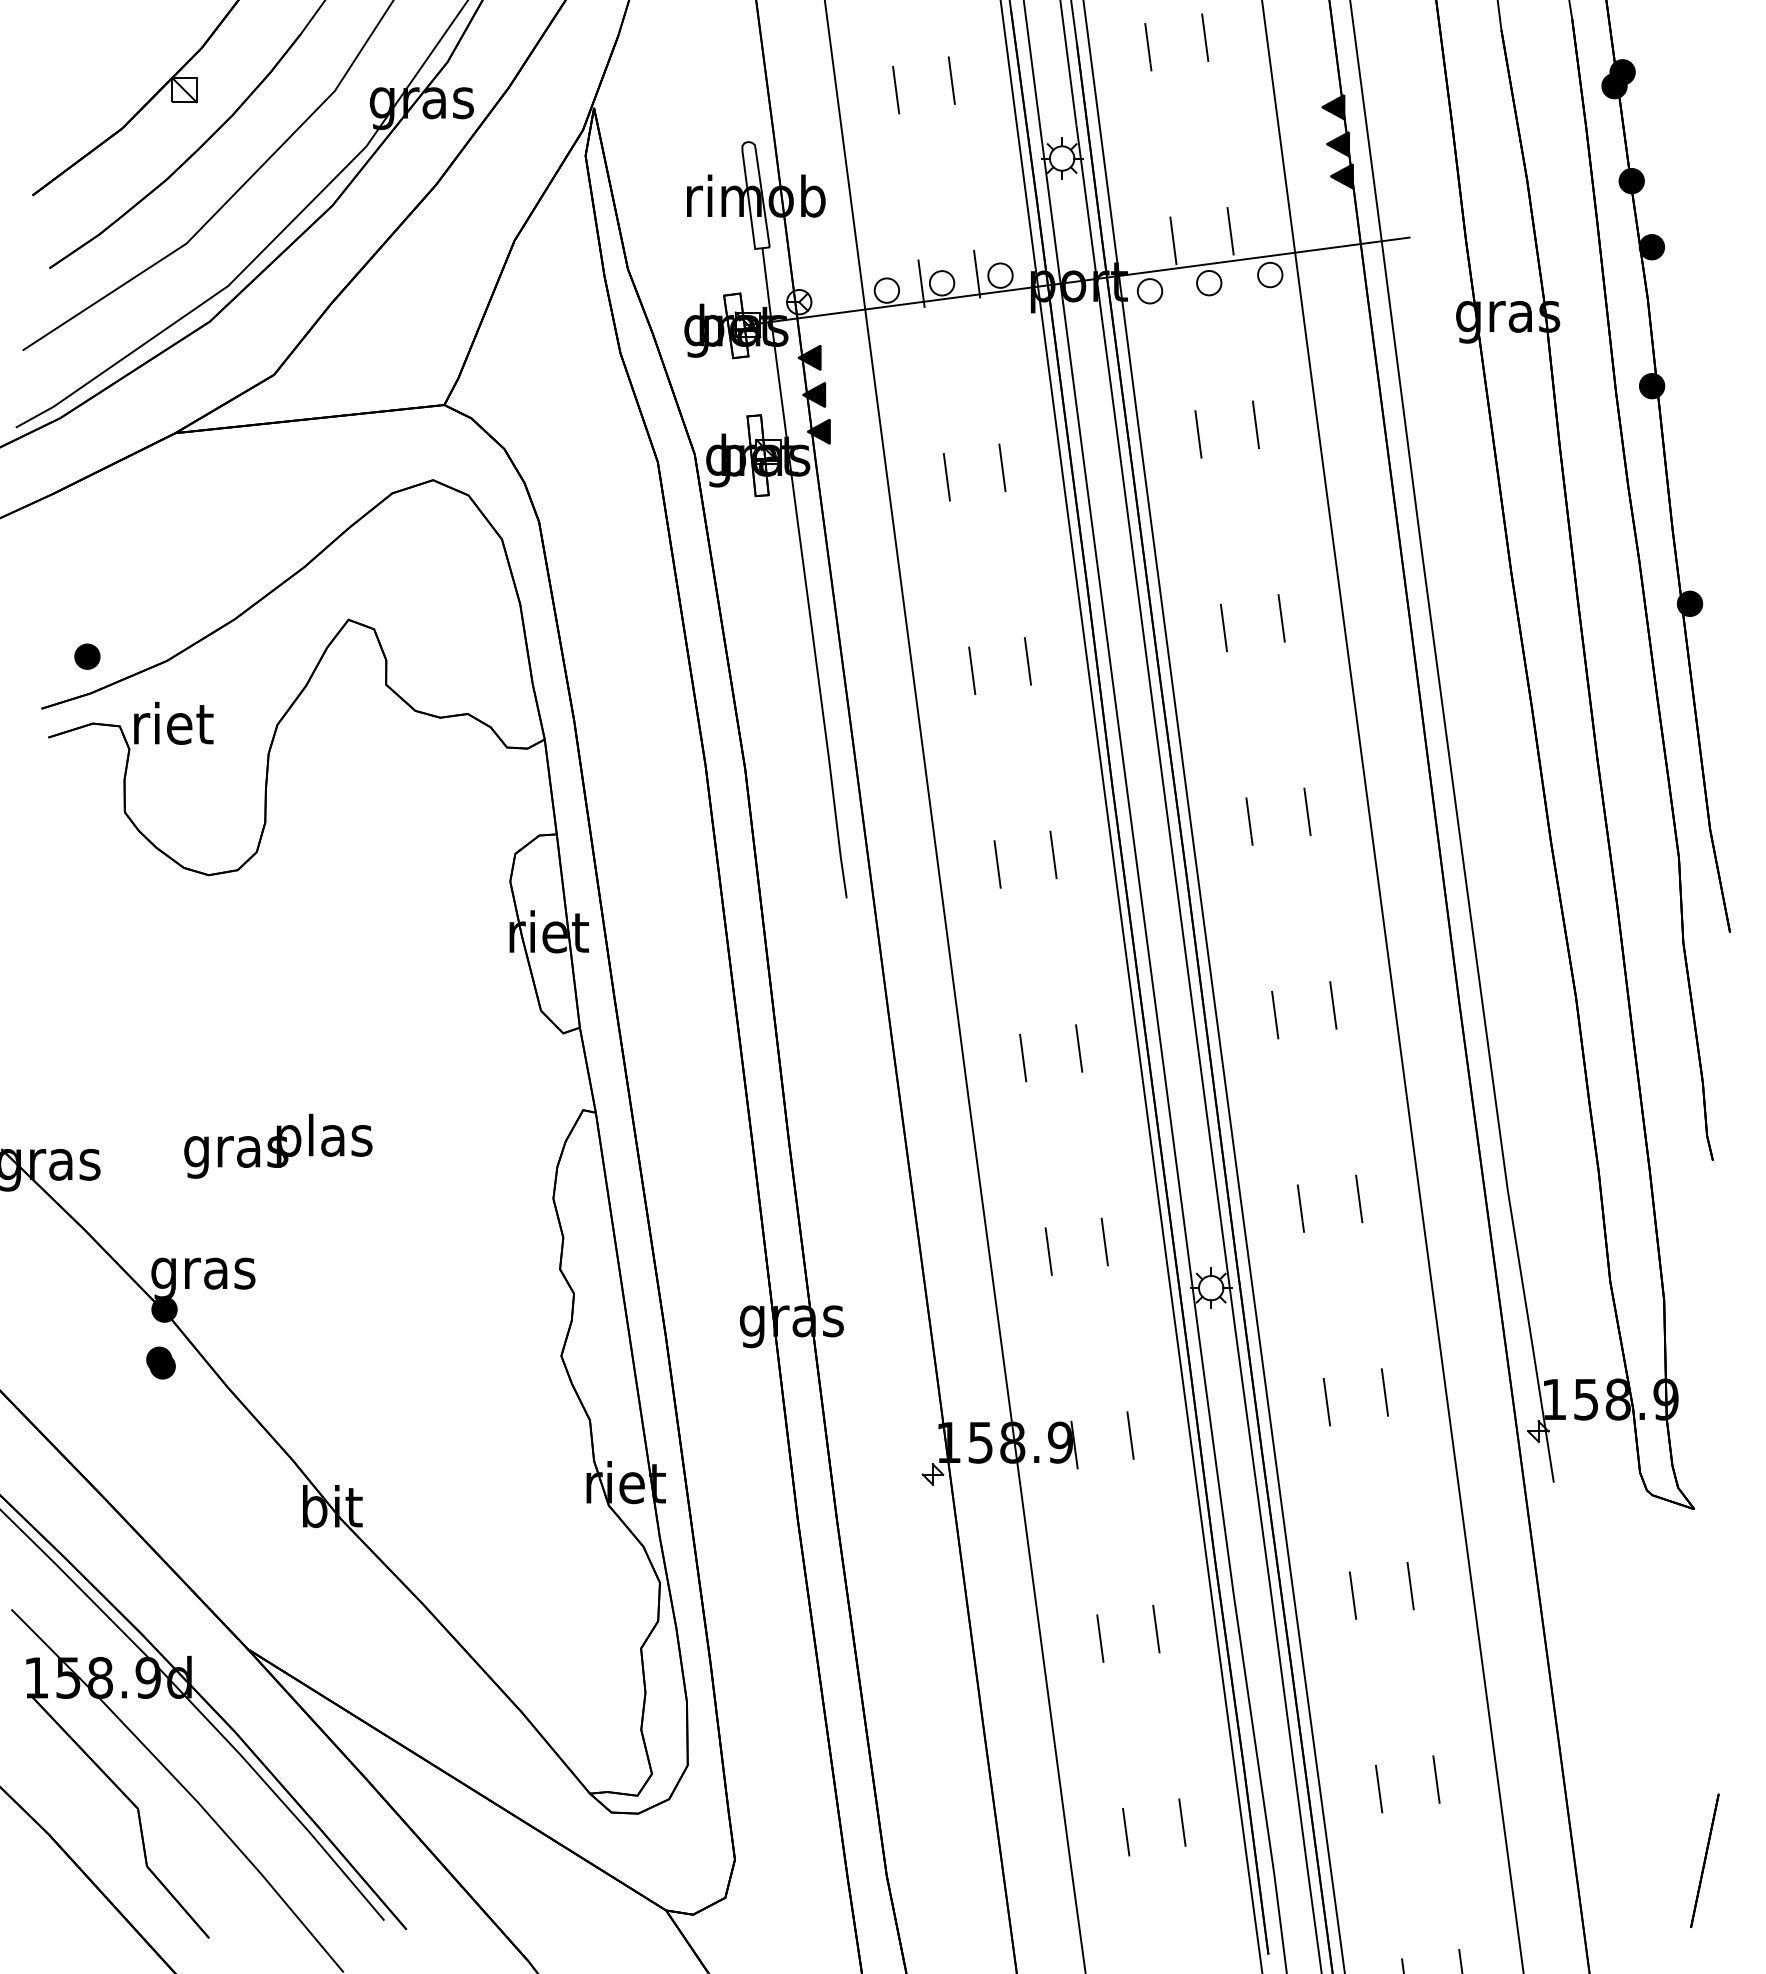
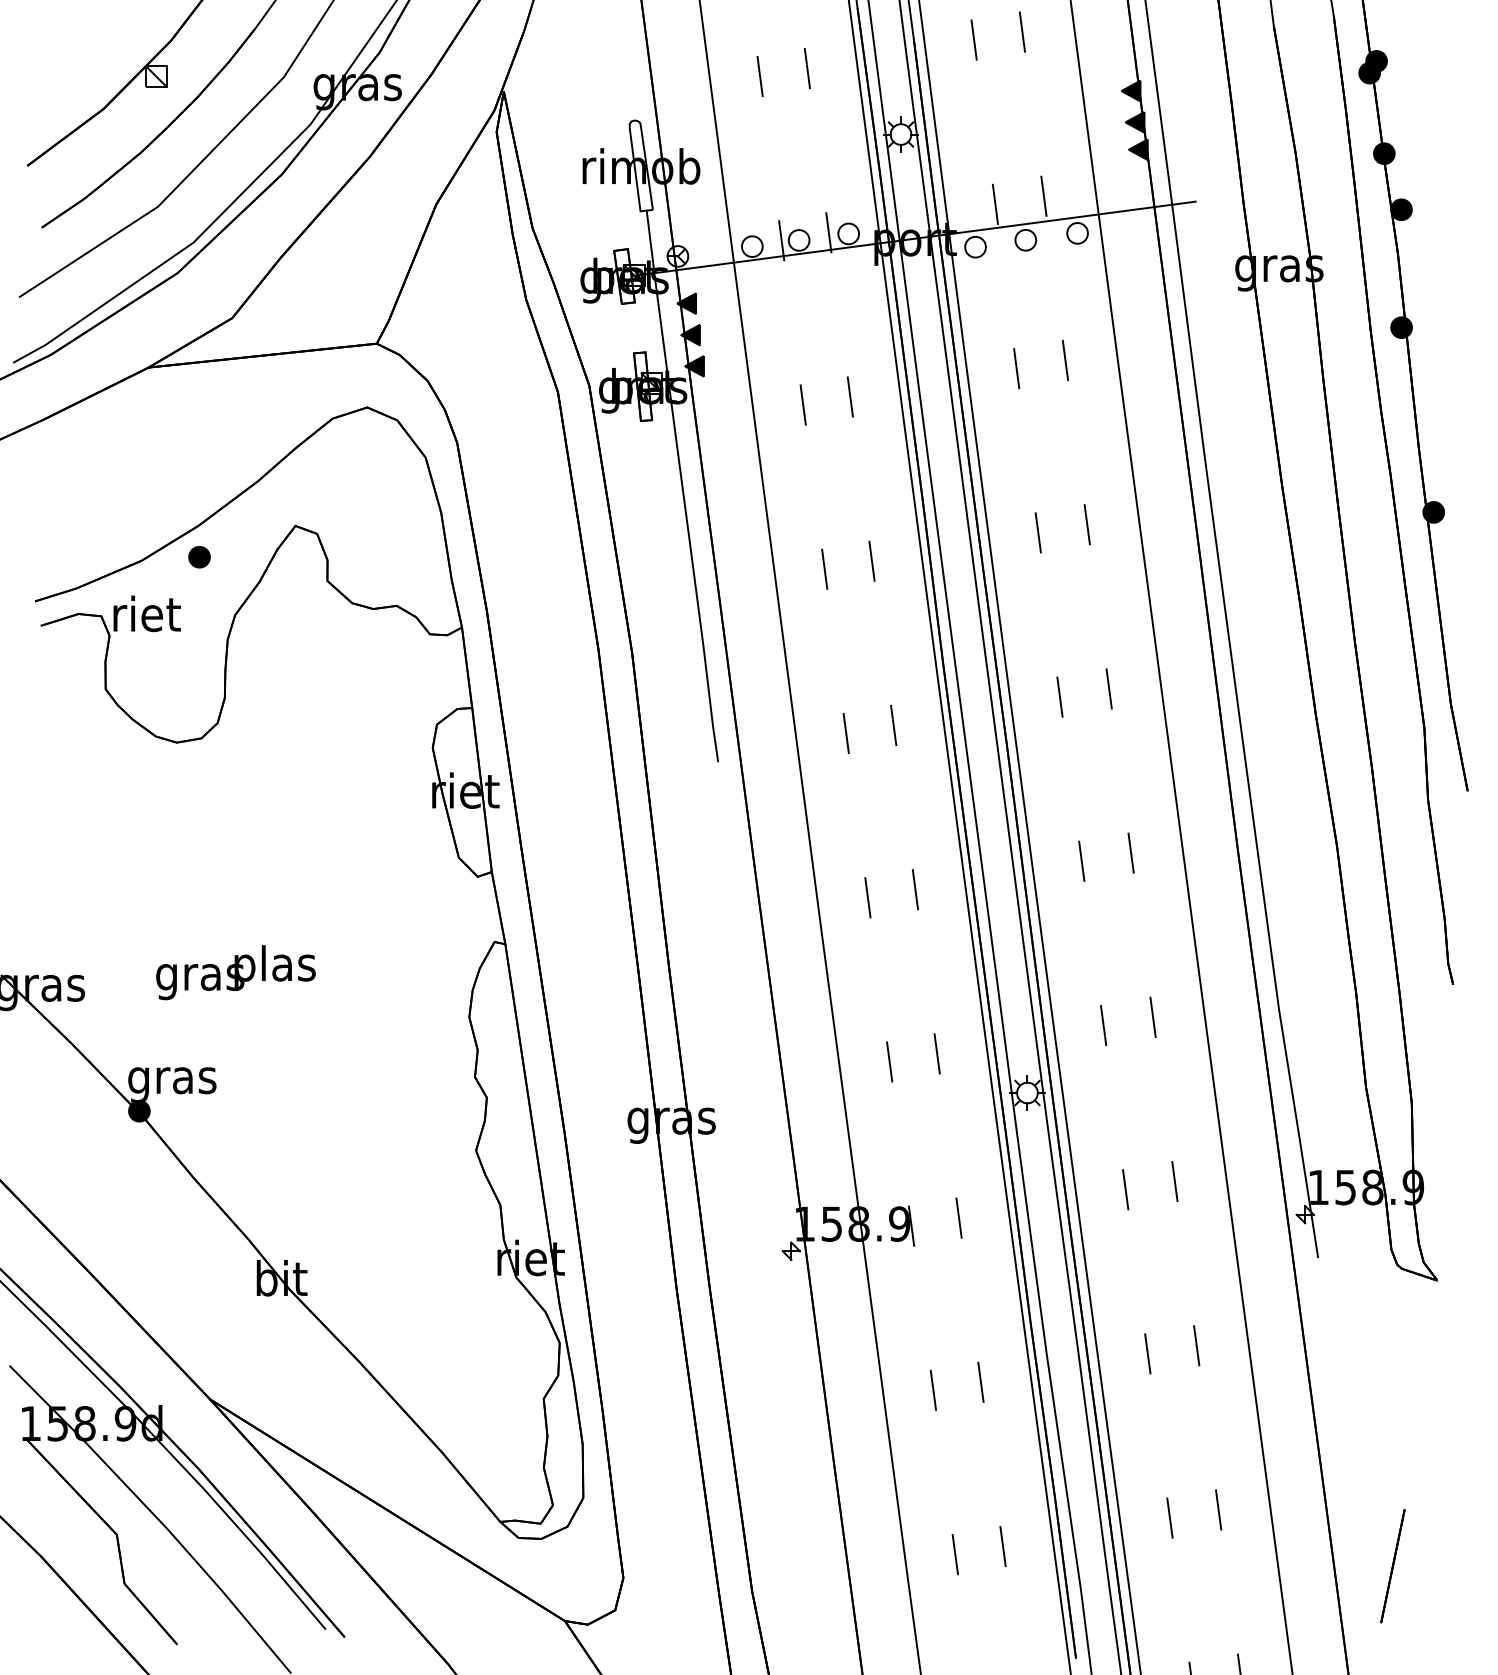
part: (87, 656) -> (199, 557), moved
part: (160, 1362) -> (135, 1156), removed
line: (1704, 1860) -> (1392, 1565), moved

